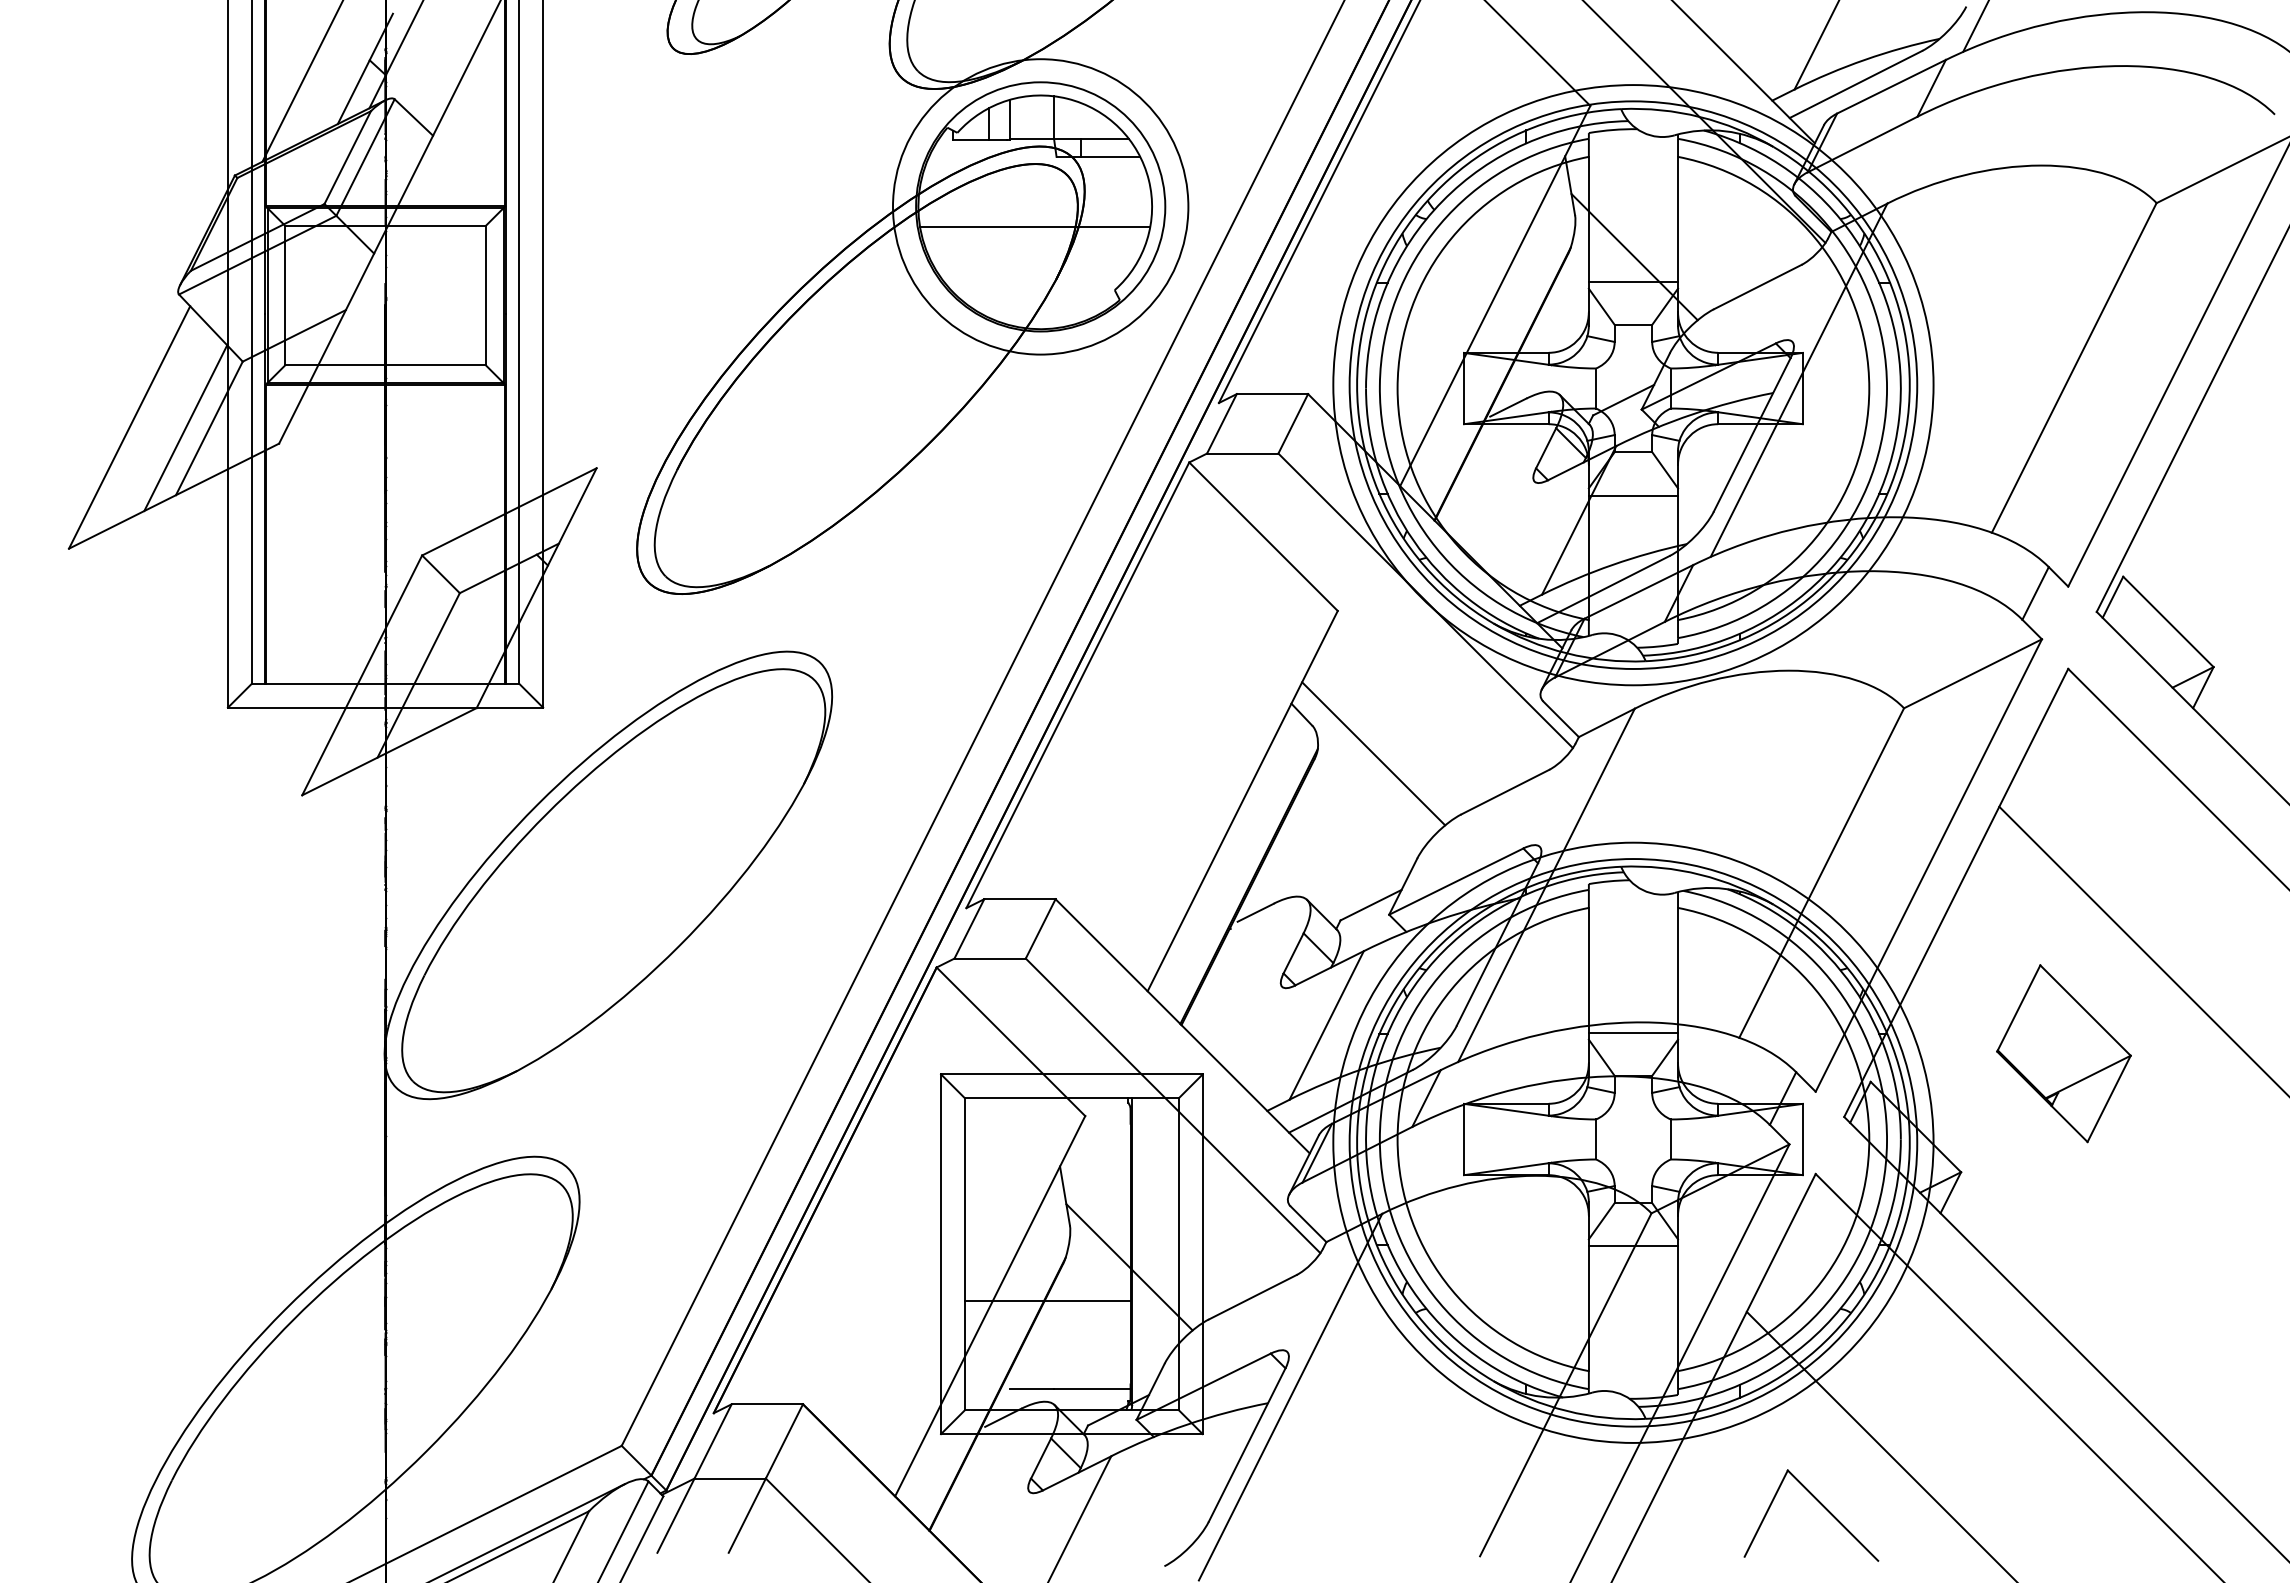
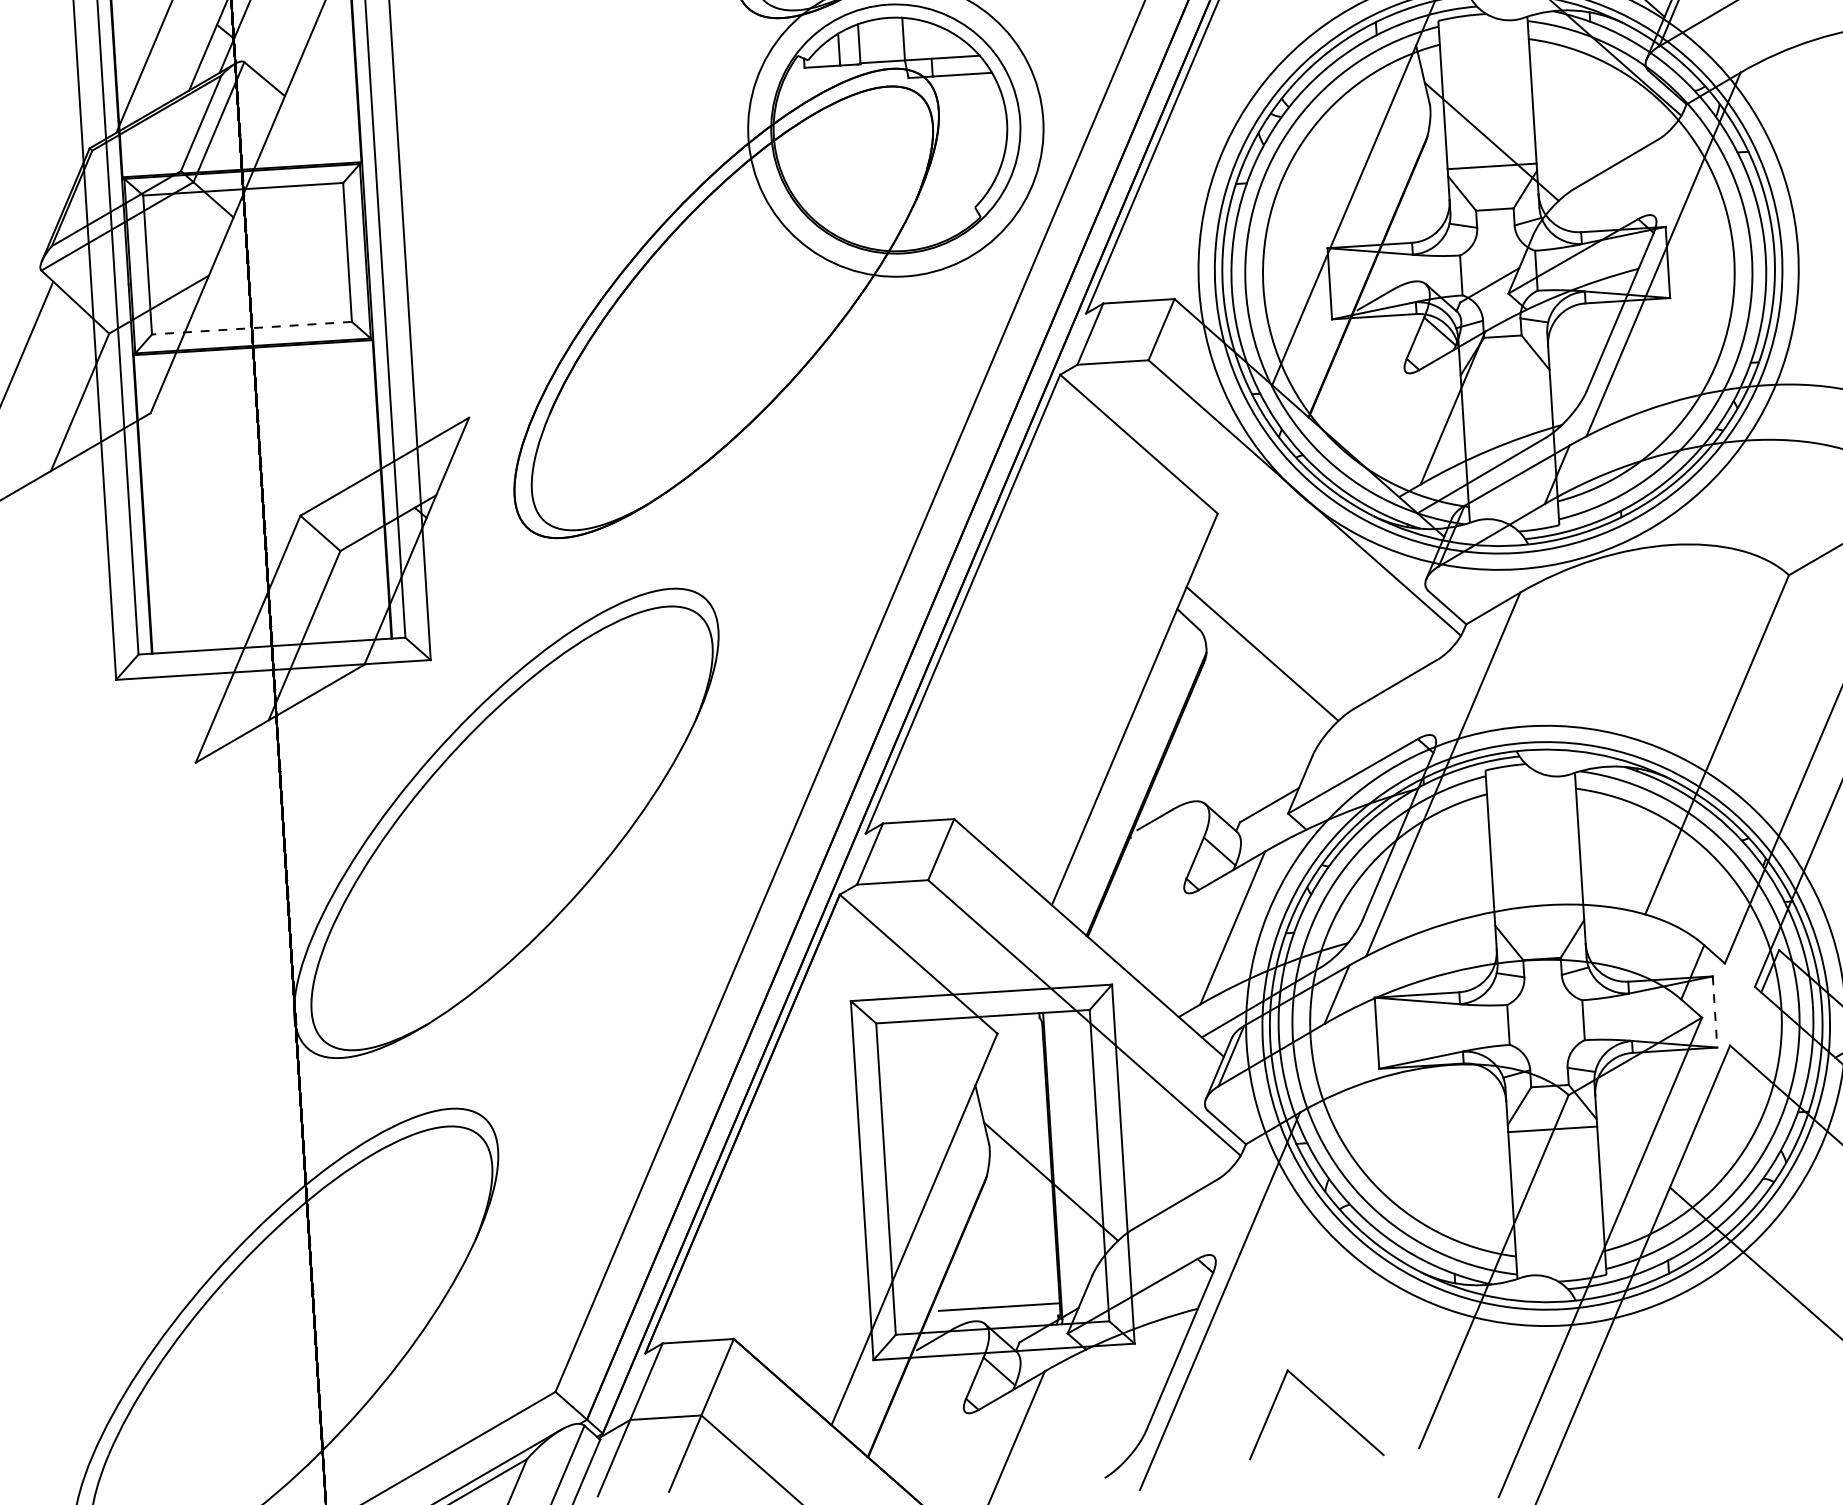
line: (1035, 226) -> (891, 148), removed
line: (385, 365) -> (251, 328), solid -> dashed
line: (185, 428) -> (56, 403), removed
line: (1633, 495) -> (1505, 379), removed
line: (1633, 1032) -> (1539, 915), removed
line: (1802, 1139) -> (1714, 1011), solid -> dashed
line: (1047, 1301) -> (971, 1221), removed
part: (1821, 1505) -> (1323, 1403), moved

